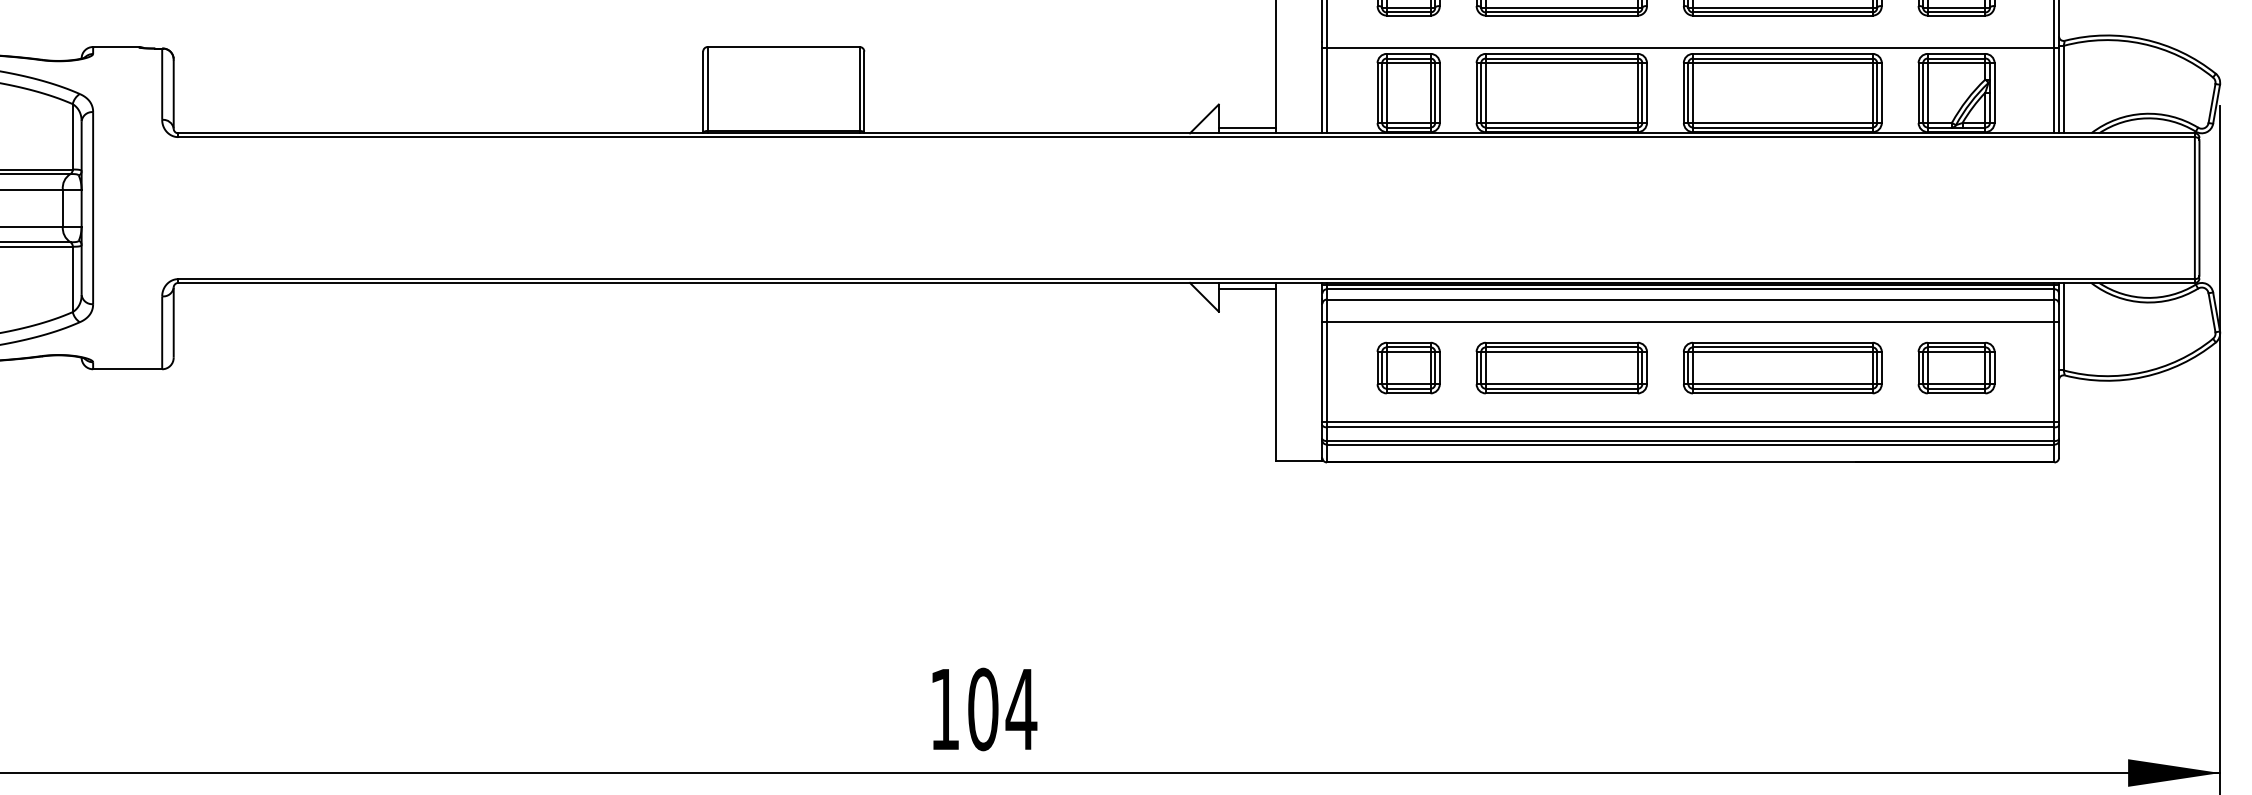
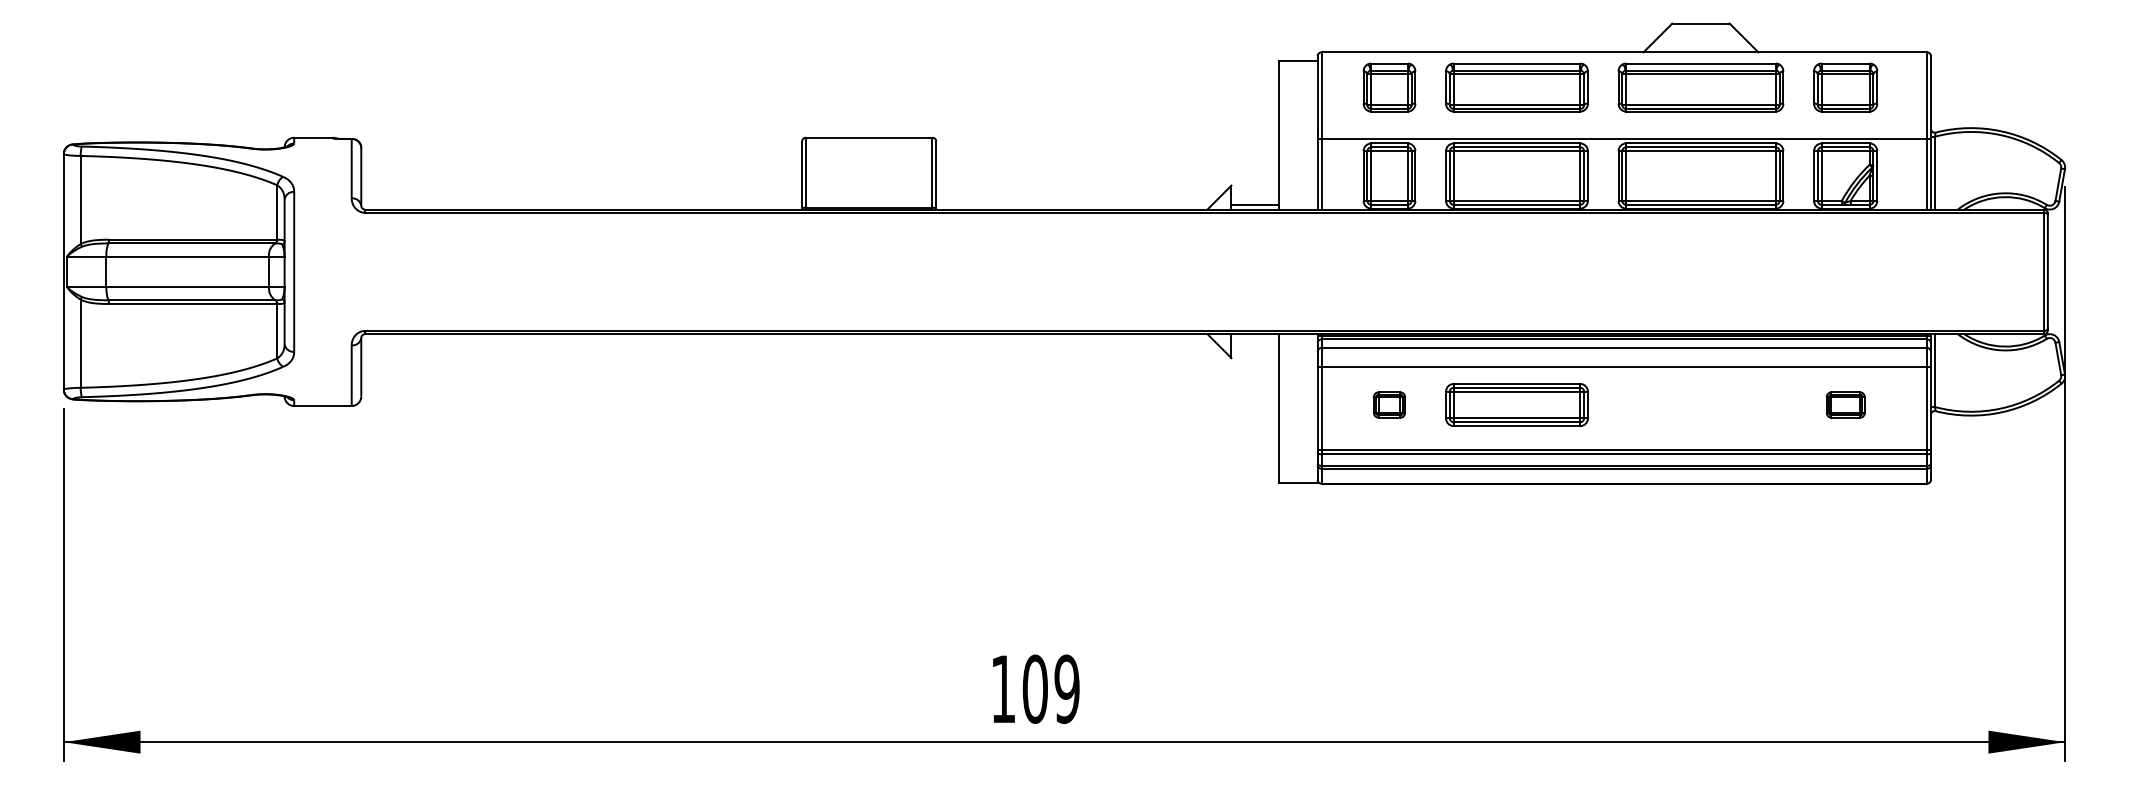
line: (1247, 288) -> (1255, 338), removed
part: (1408, 367) -> (1389, 404), size x0.6
part: (1782, 367) -> (1700, 404), removed
part: (1956, 367) -> (1845, 404), size x0.6
text: (1020, 708) -> (1066, 688), 104 -> 109

